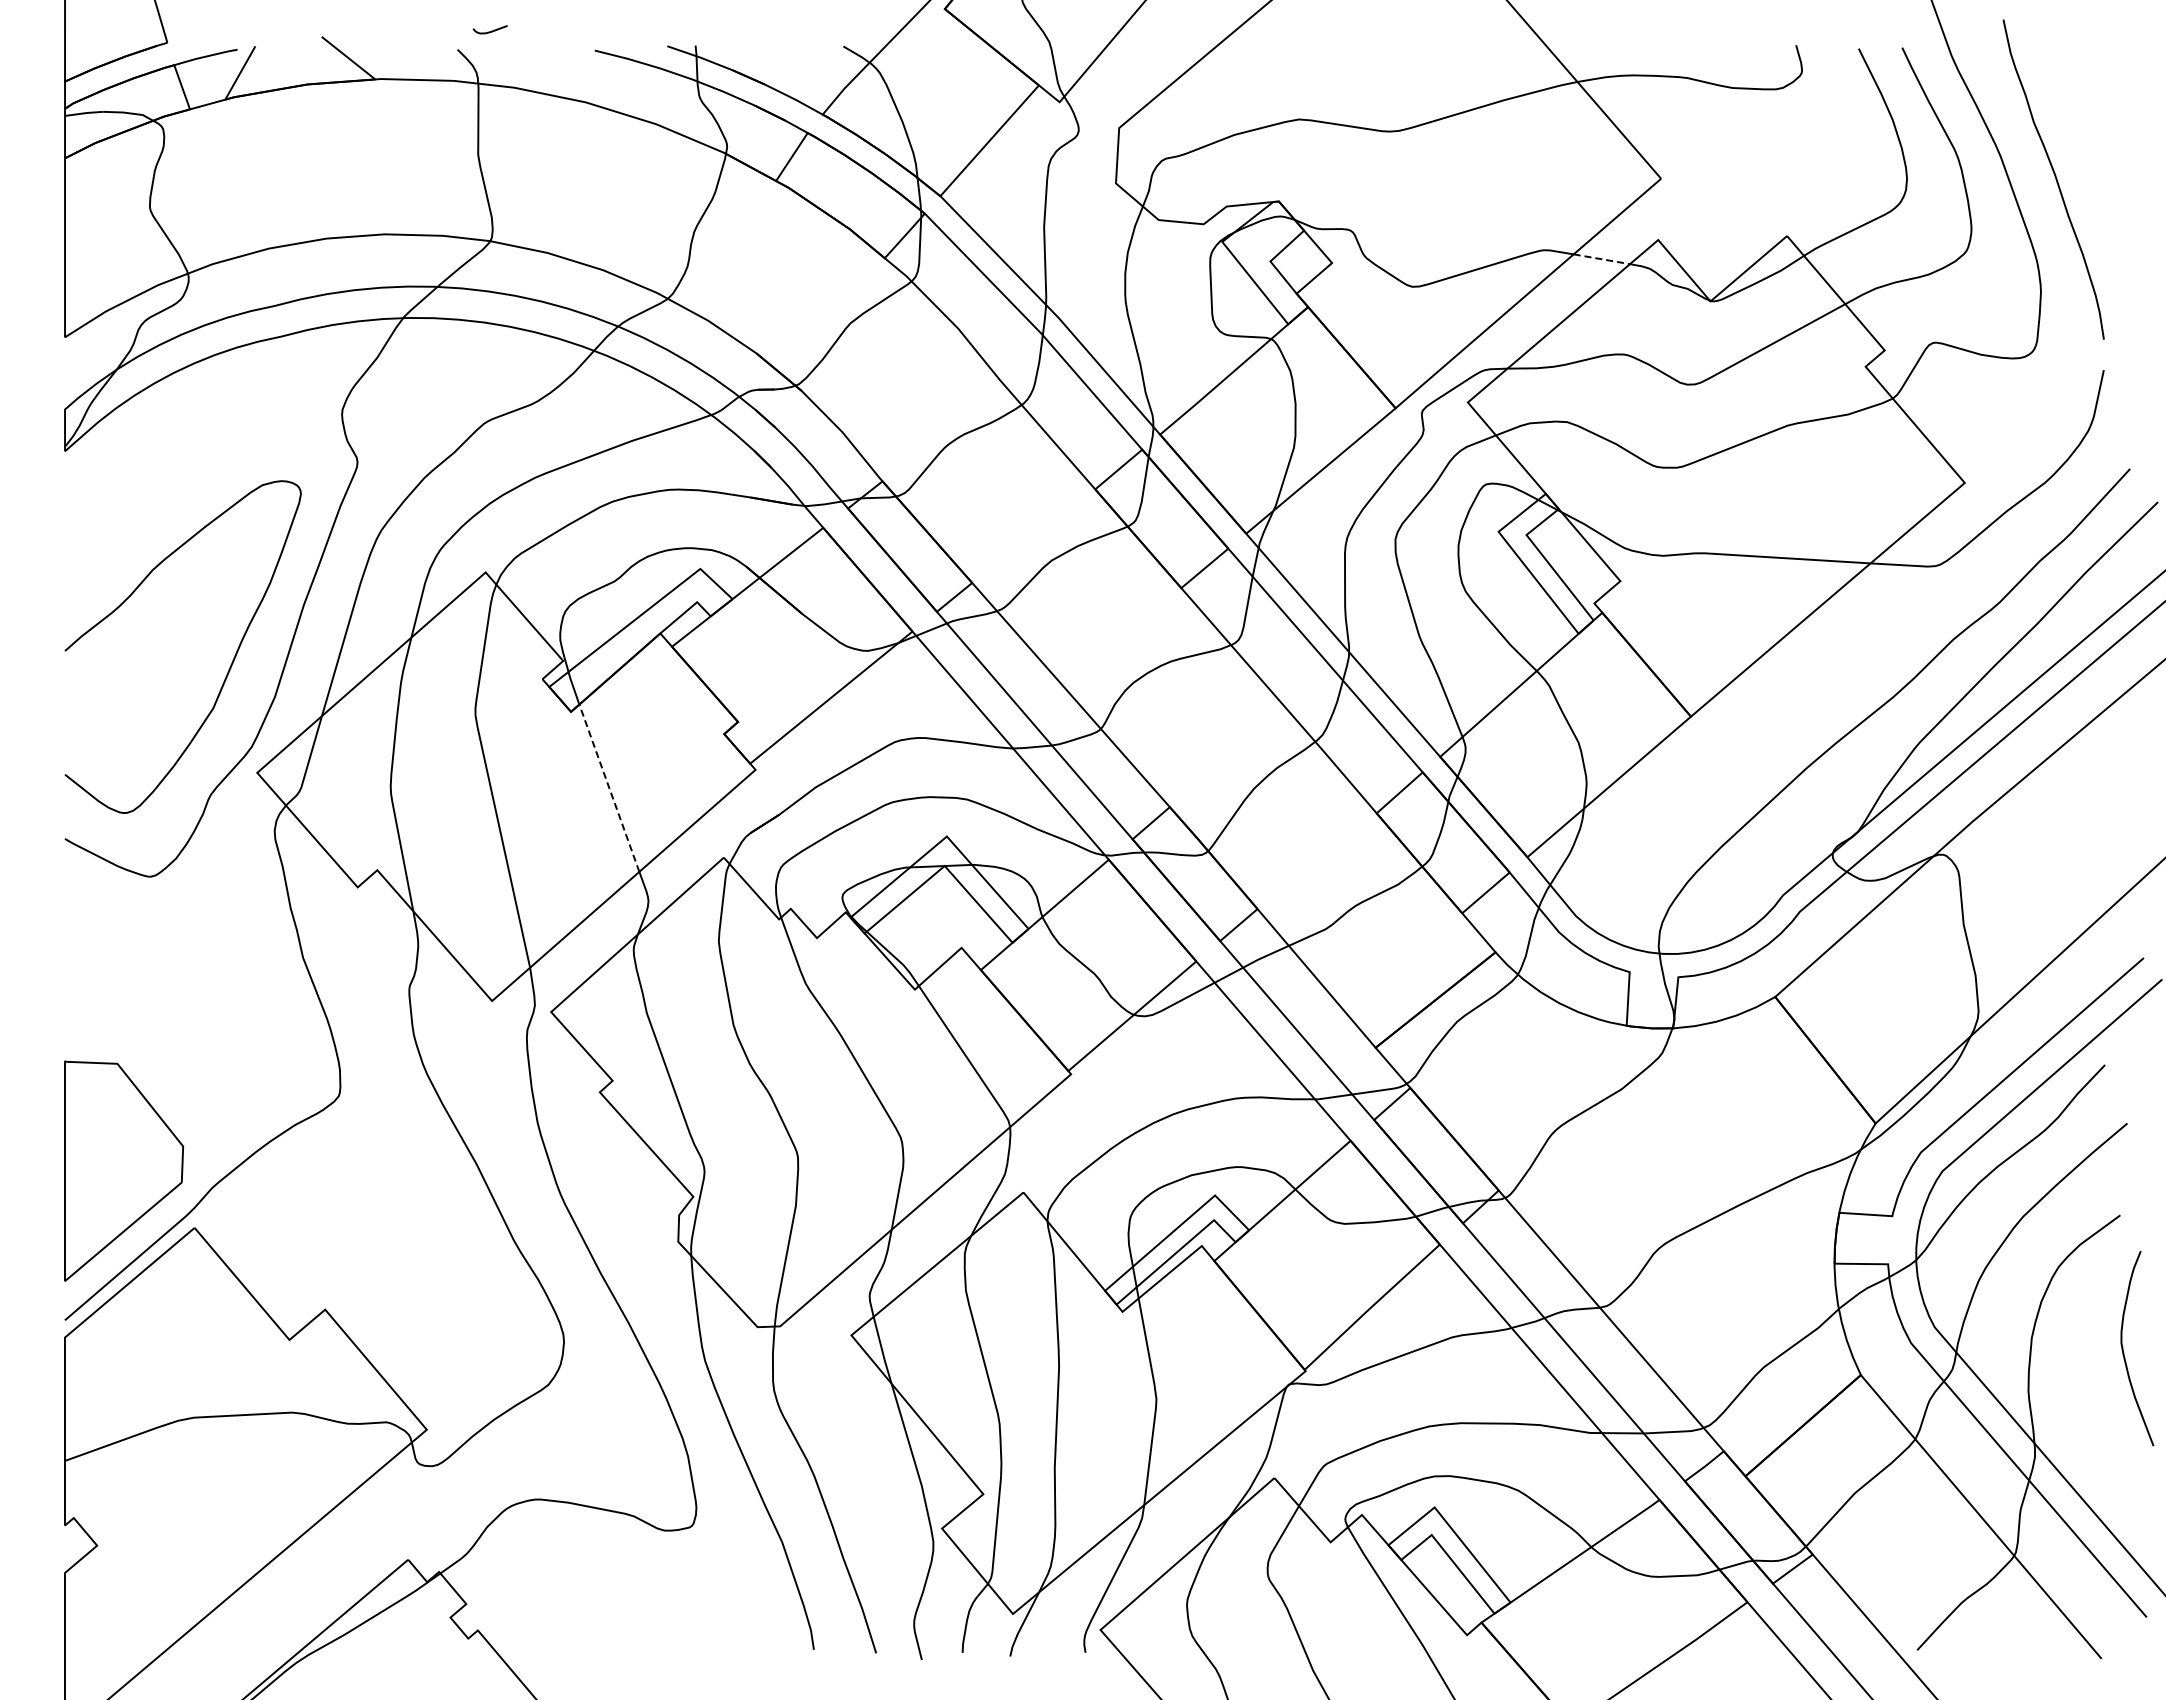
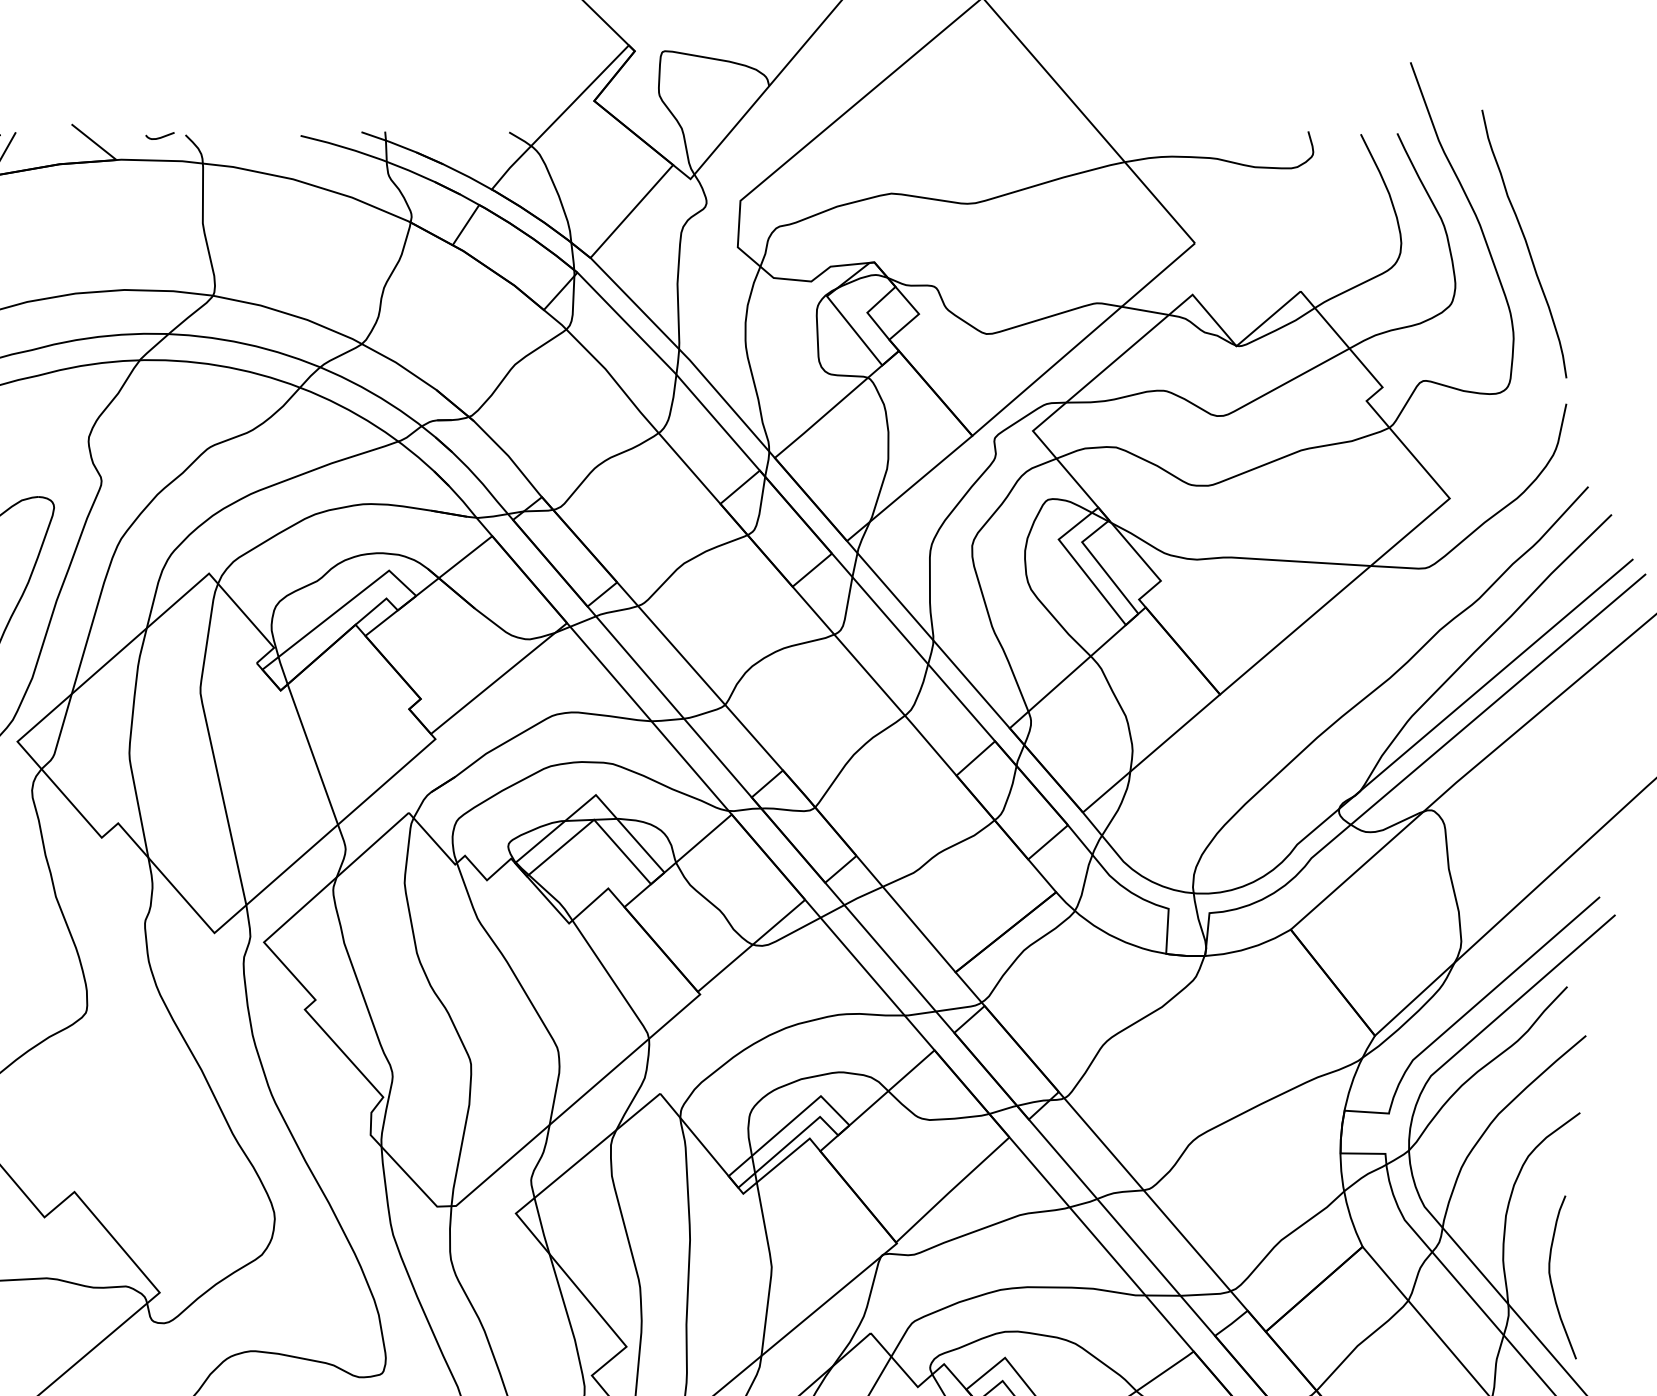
curve: (489, 31) -> (159, 137), moved
line: (1601, 259) -> (1145, 311), dashed -> solid
line: (609, 788) -> (312, 754), dashed -> solid
curve: (2124, 1352) -> (1551, 1280), moved

